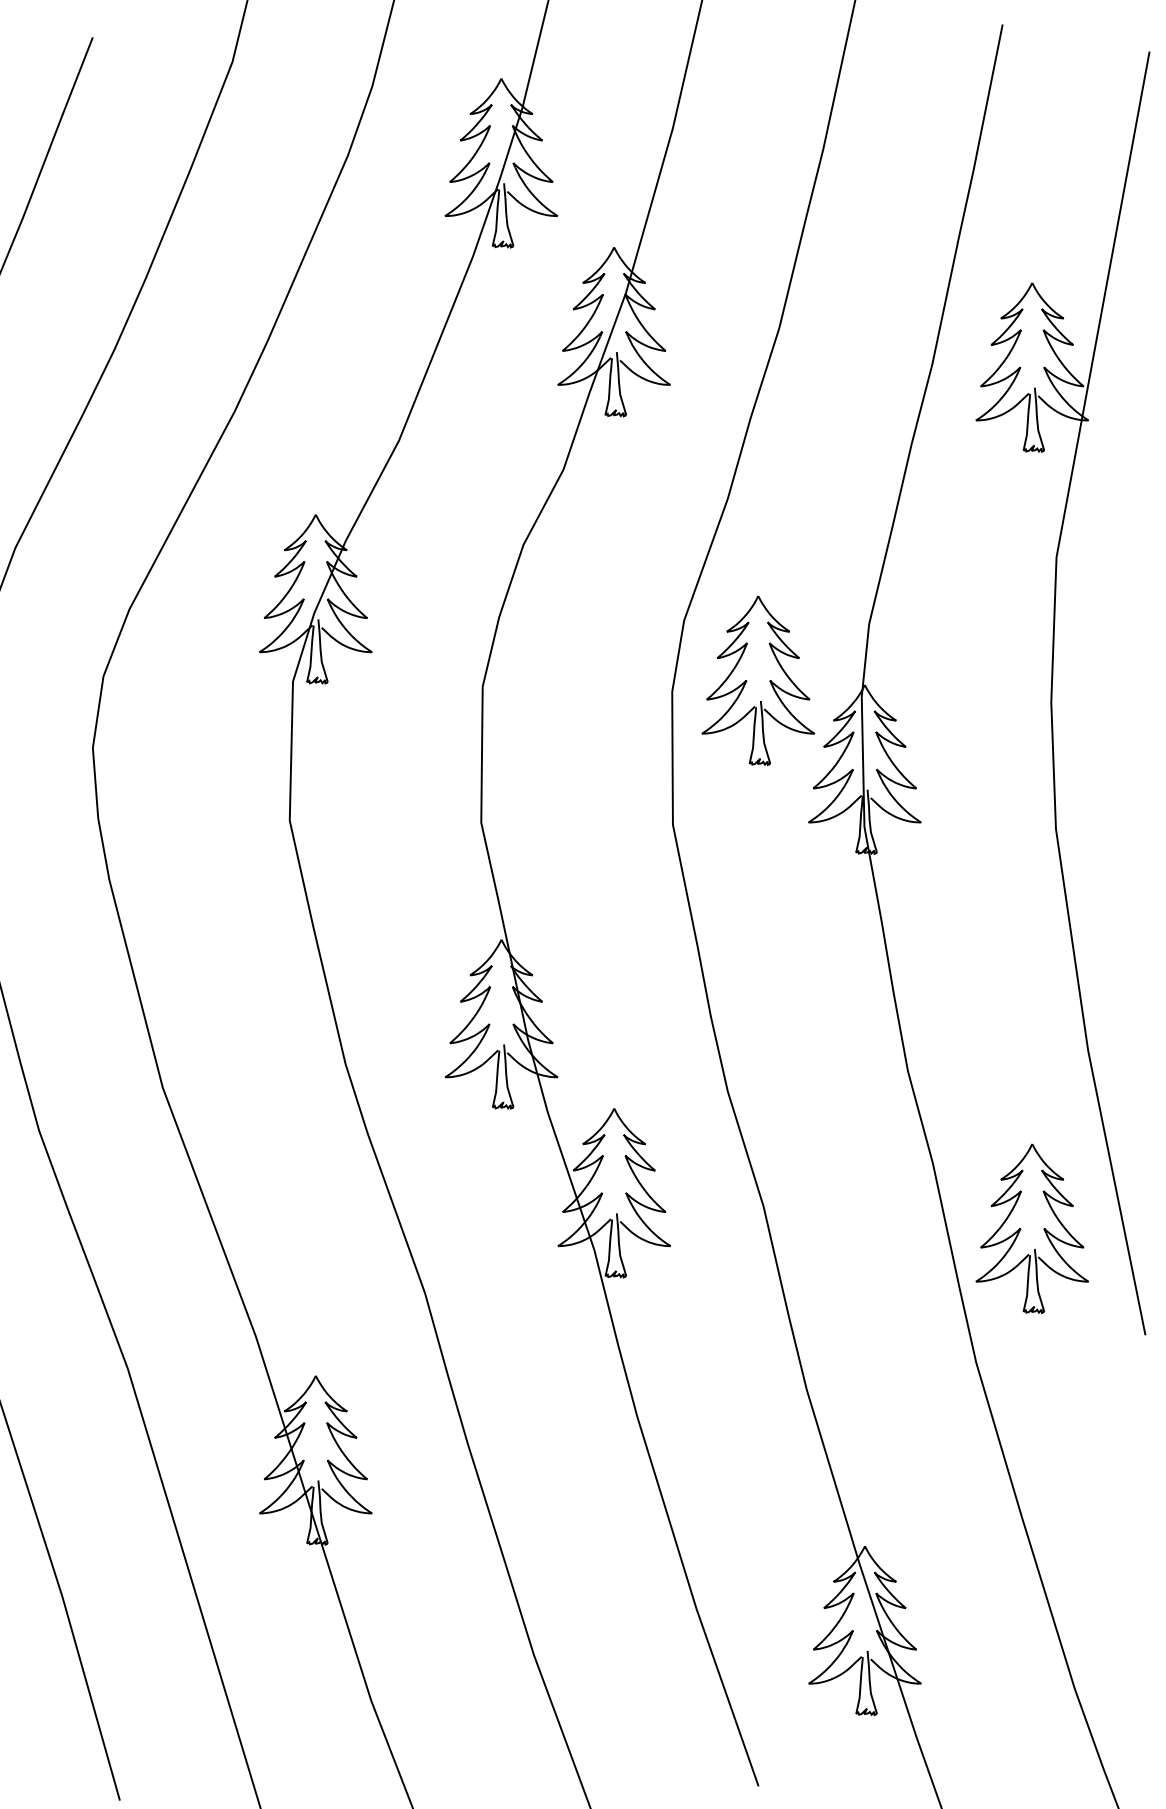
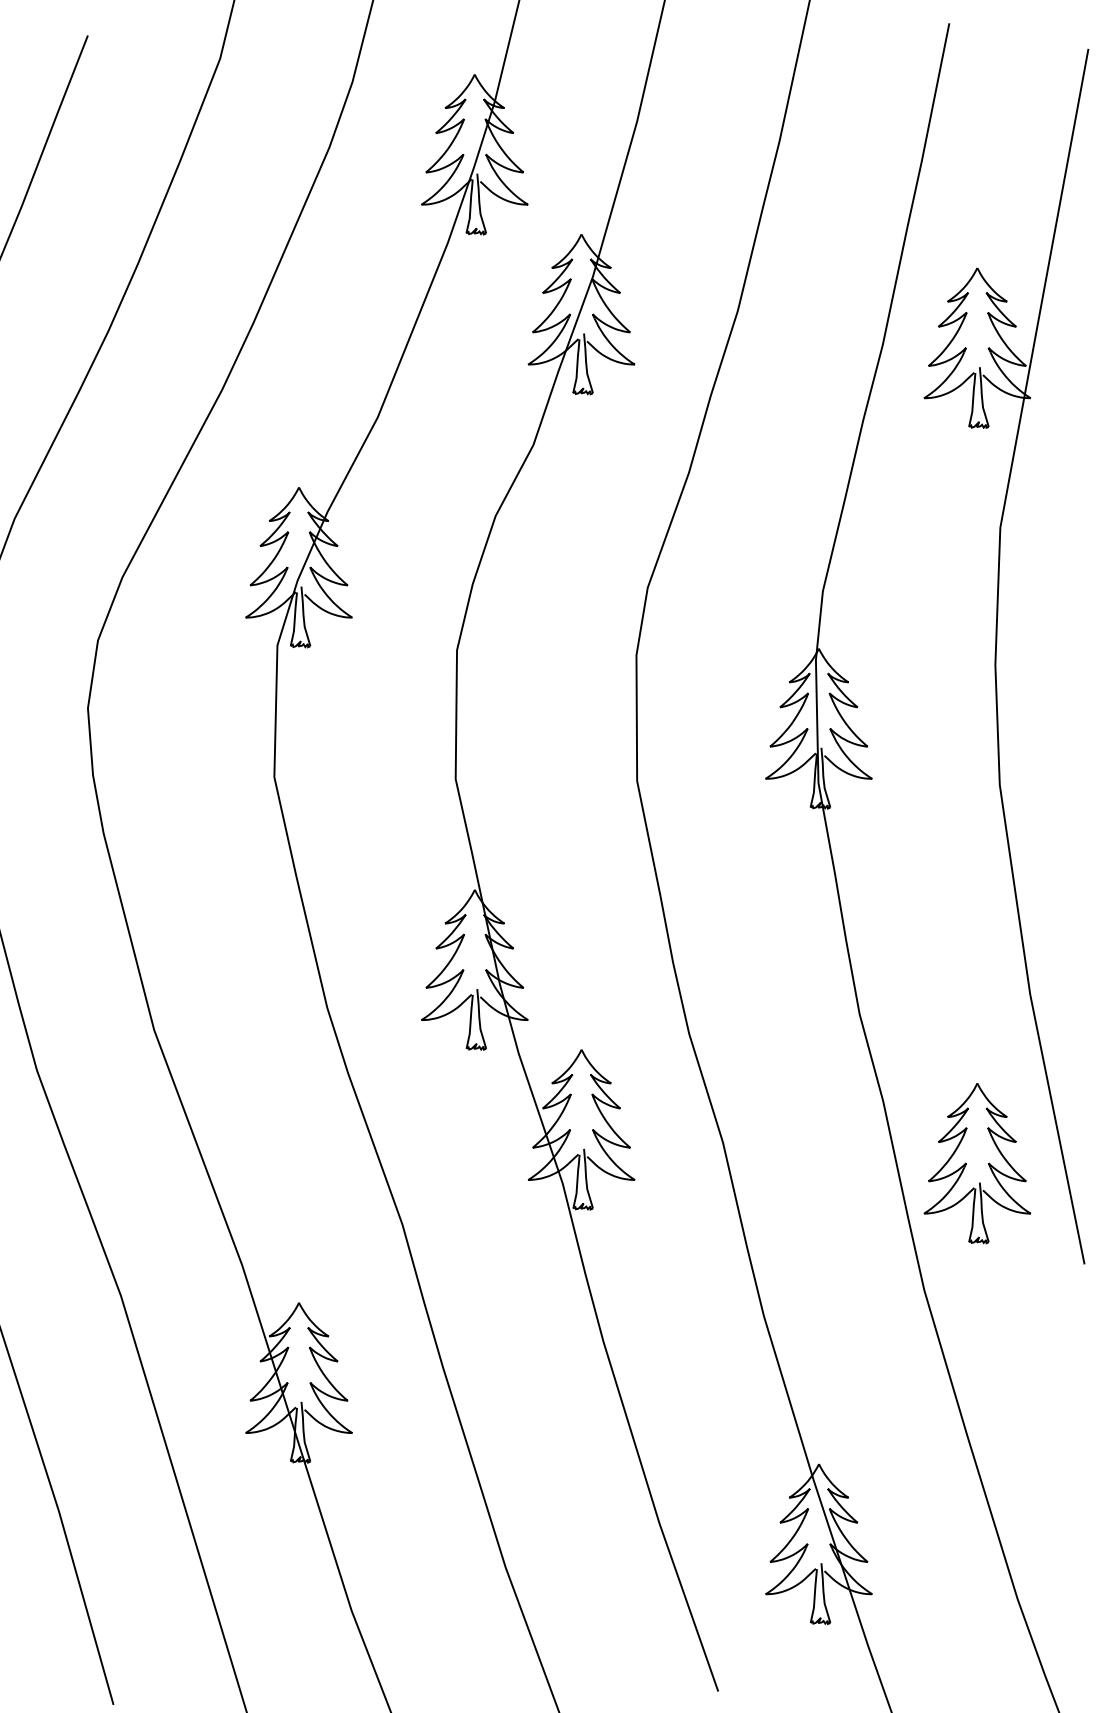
part: (757, 680) -> (717, 644), removed

